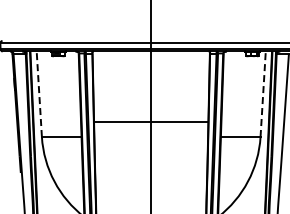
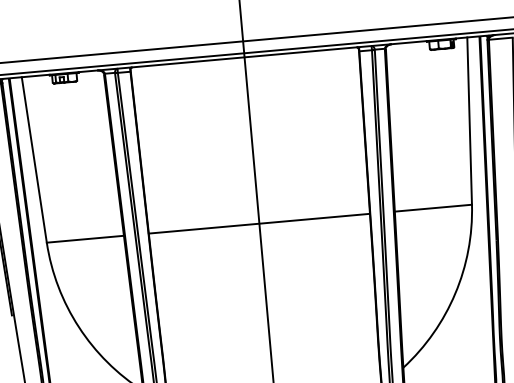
line: (39, 94) -> (34, 160), dashed -> solid
line: (263, 94) -> (470, 121), dashed -> solid
line: (151, 121) -> (259, 222), moved

